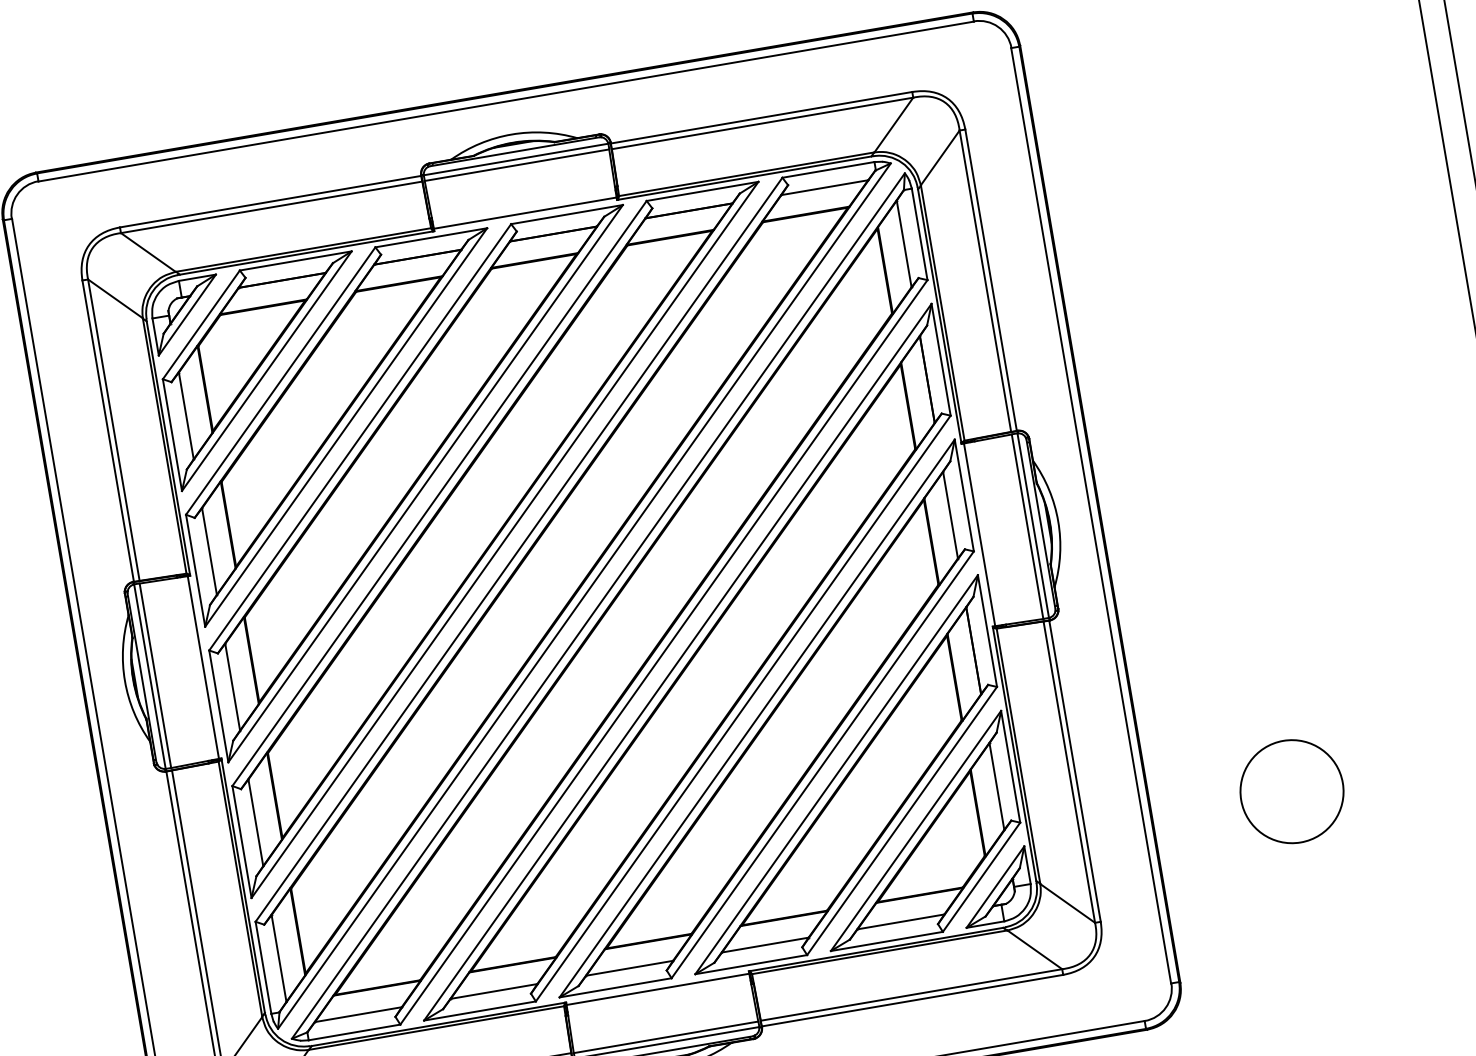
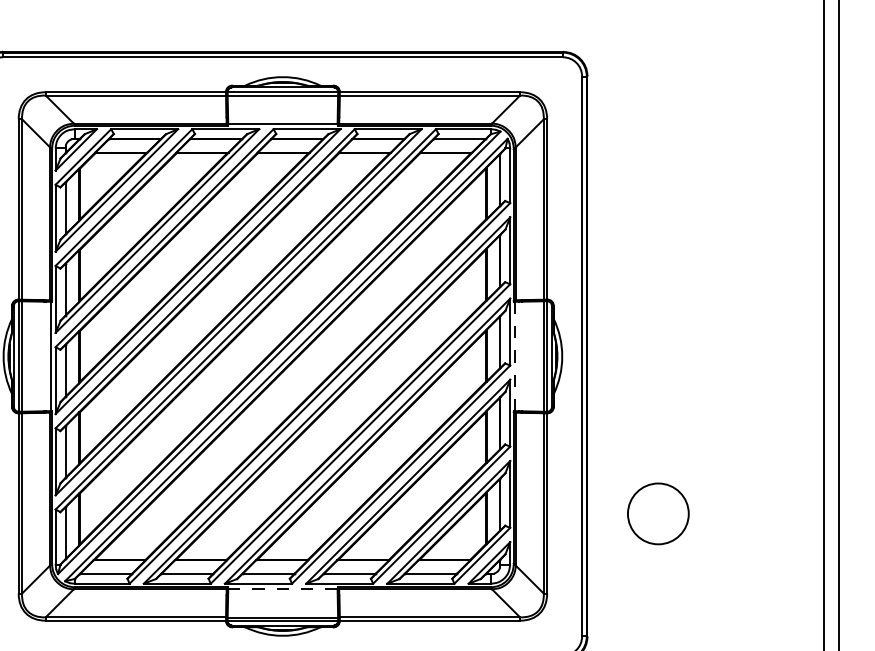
line: (980, 534) -> (515, 356), solid -> dashed
circle: (1292, 790) -> (658, 513), moved
line: (657, 988) -> (282, 588), solid -> dashed

